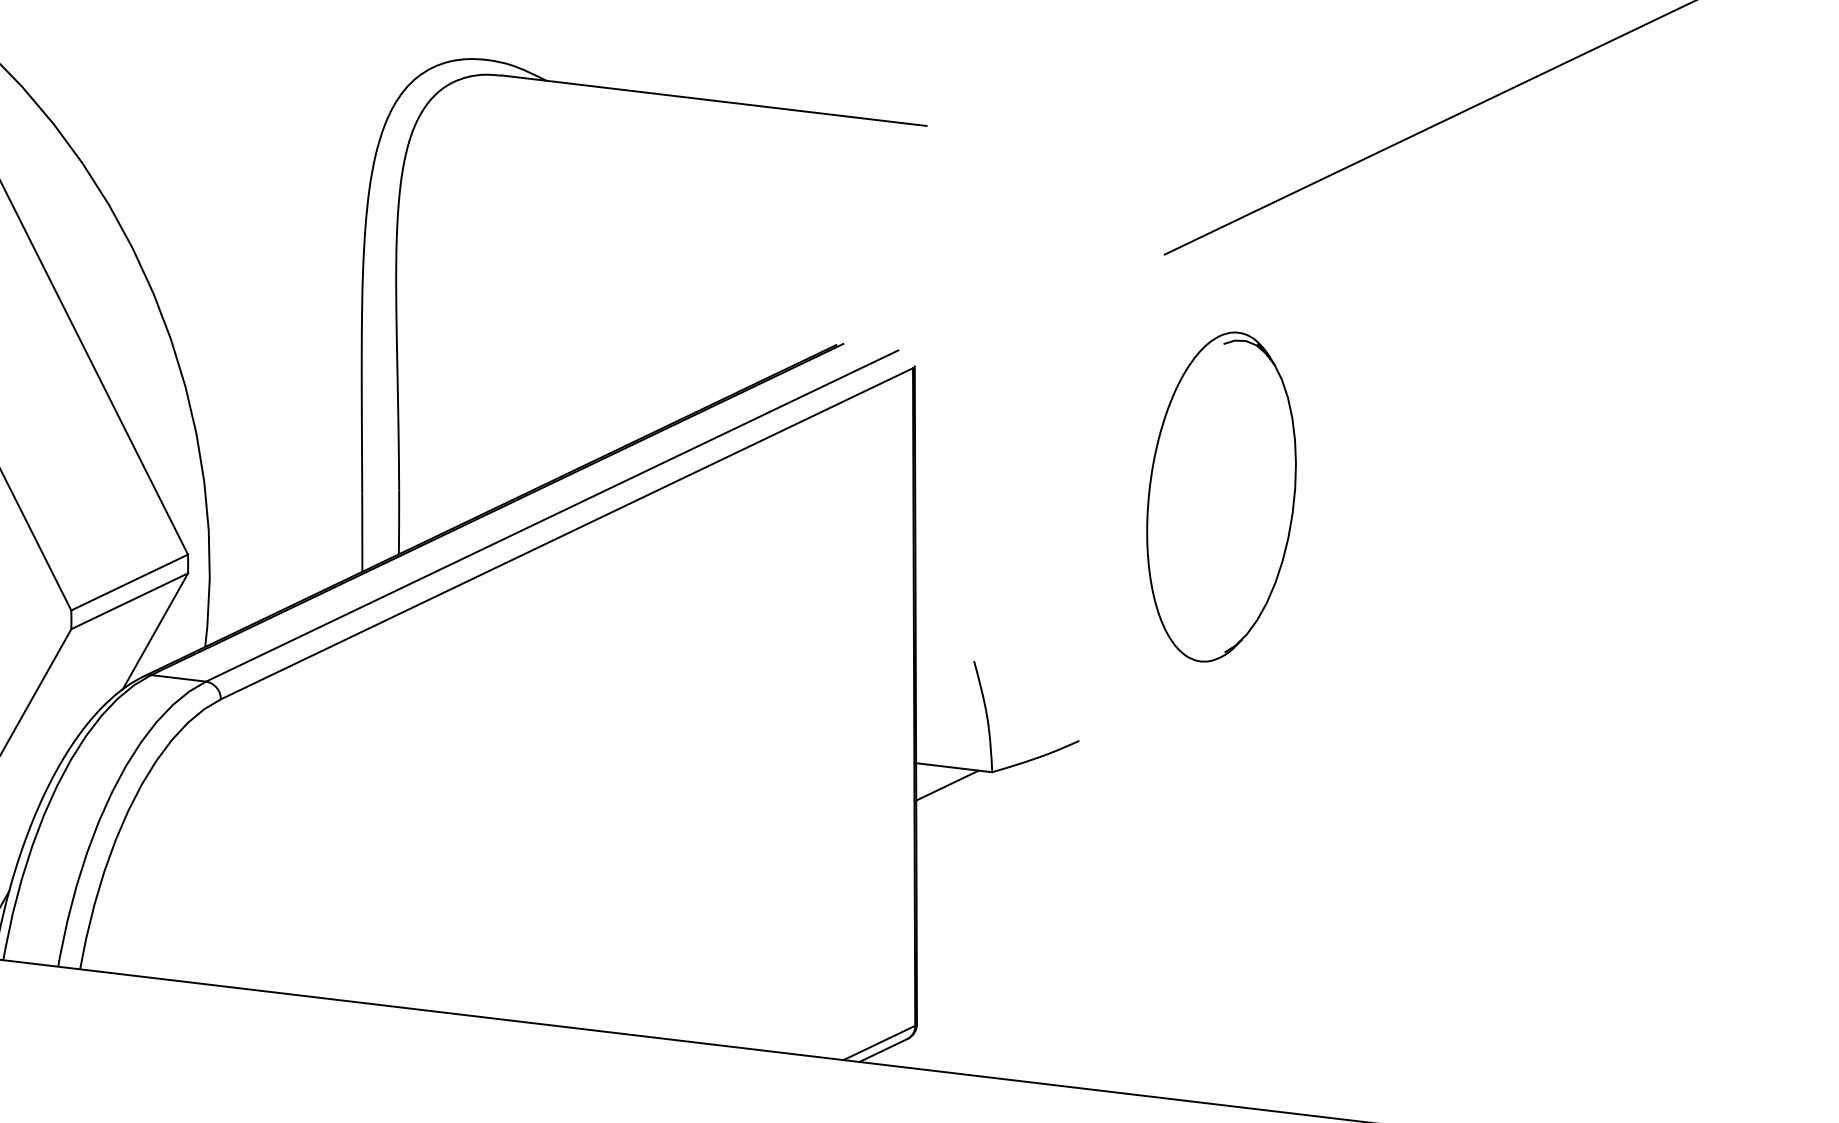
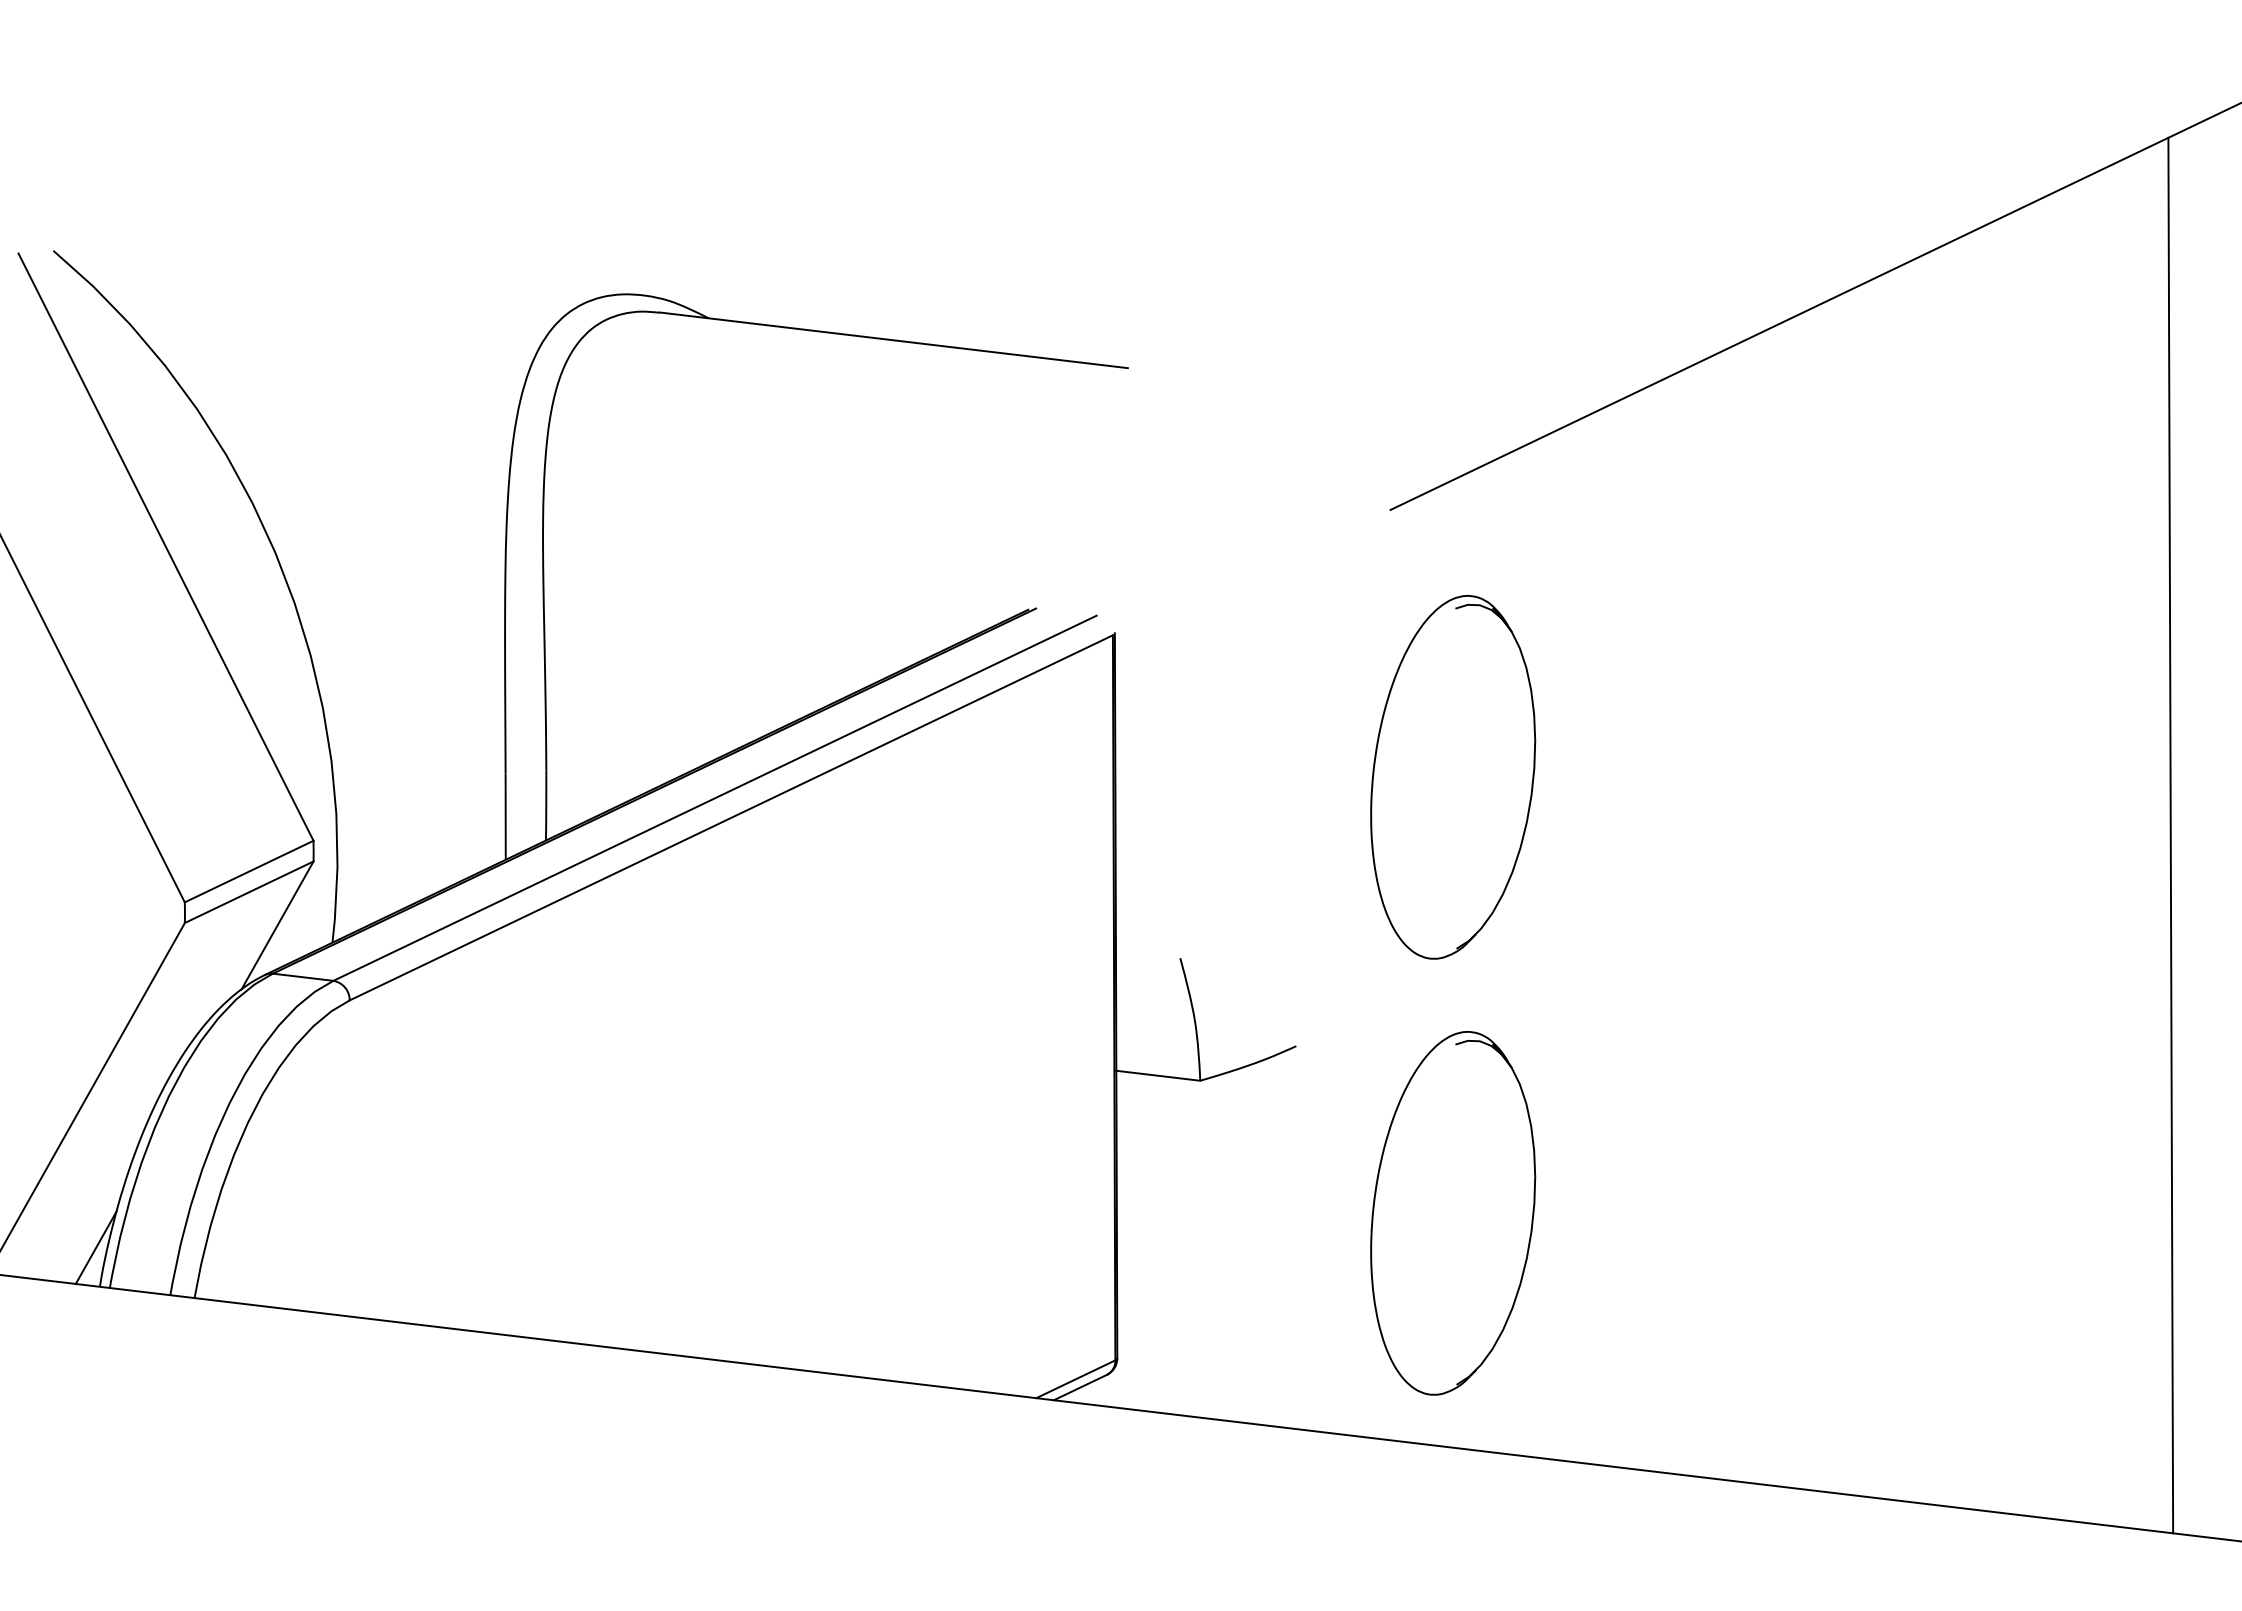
line: (947, 785) -> (1150, 1095), removed
part: (1221, 892) -> (1453, 1213), added

